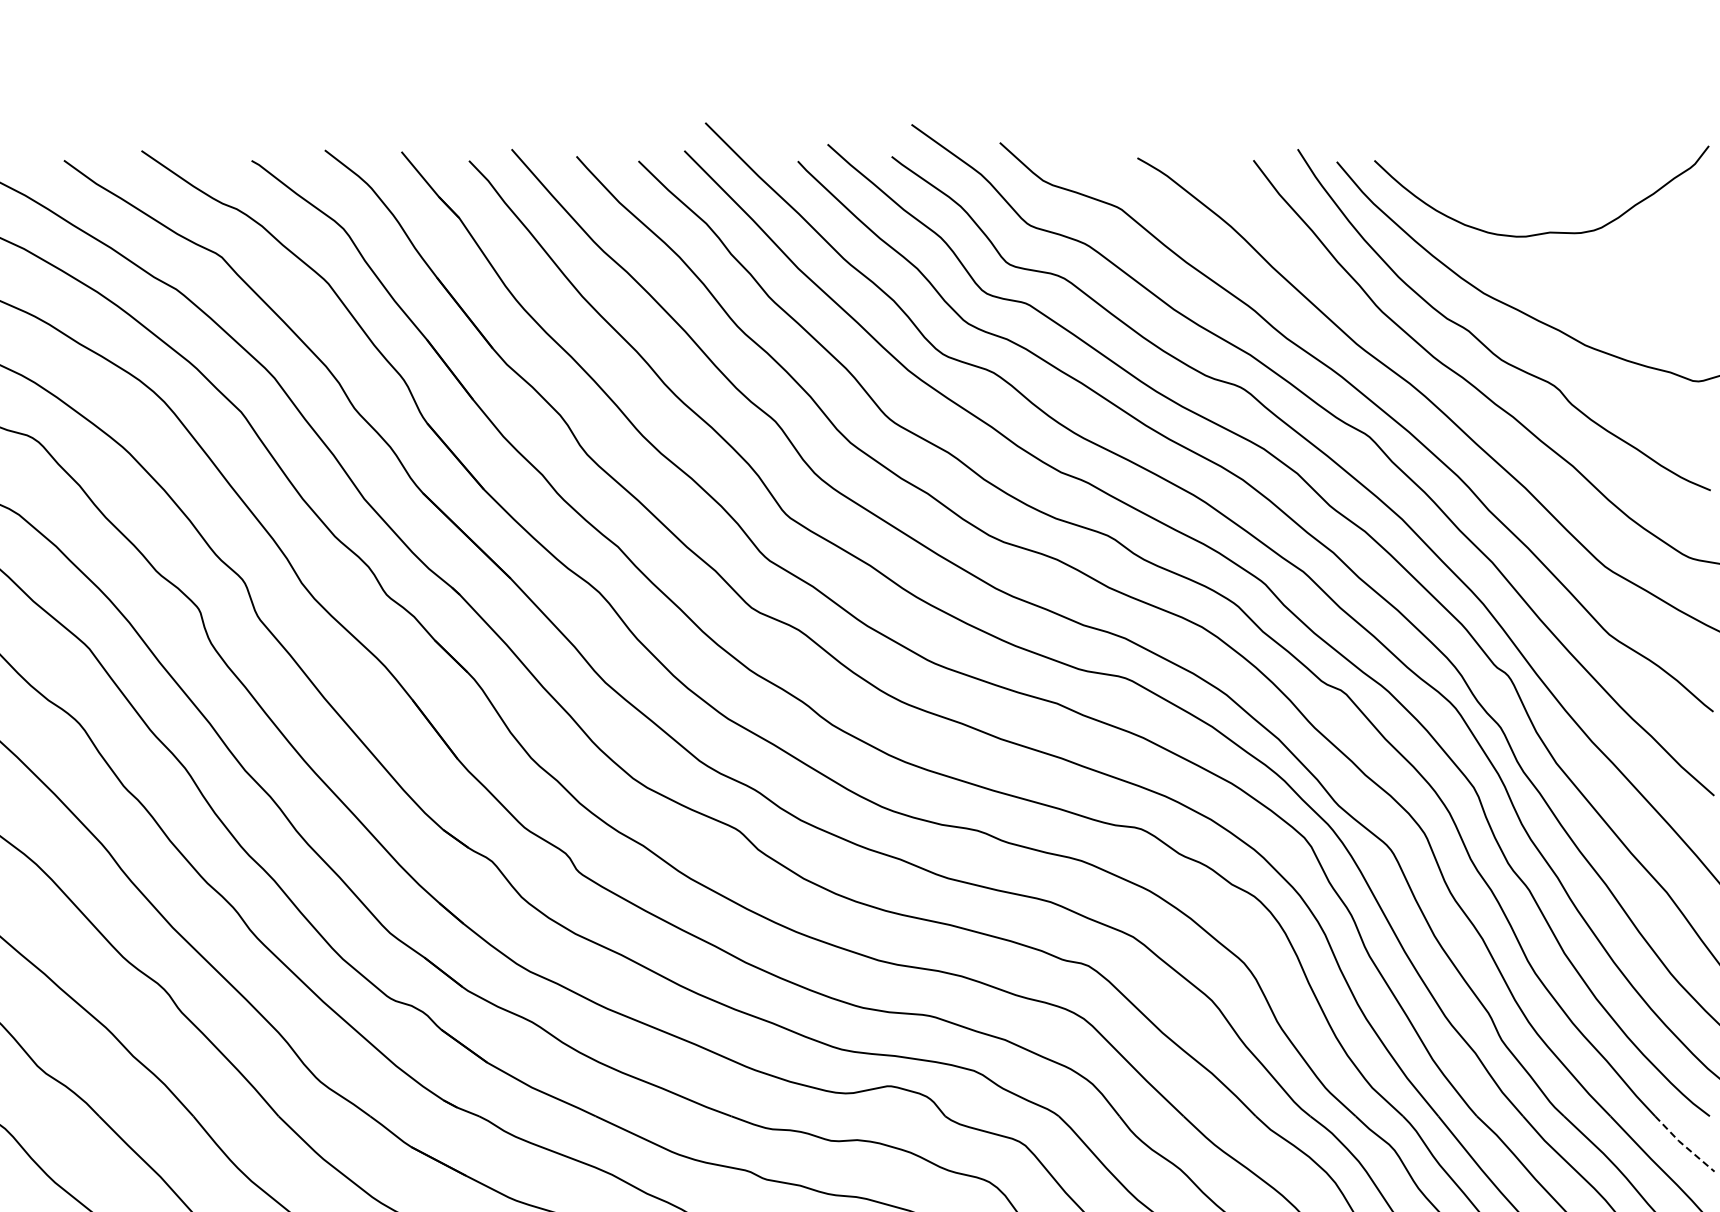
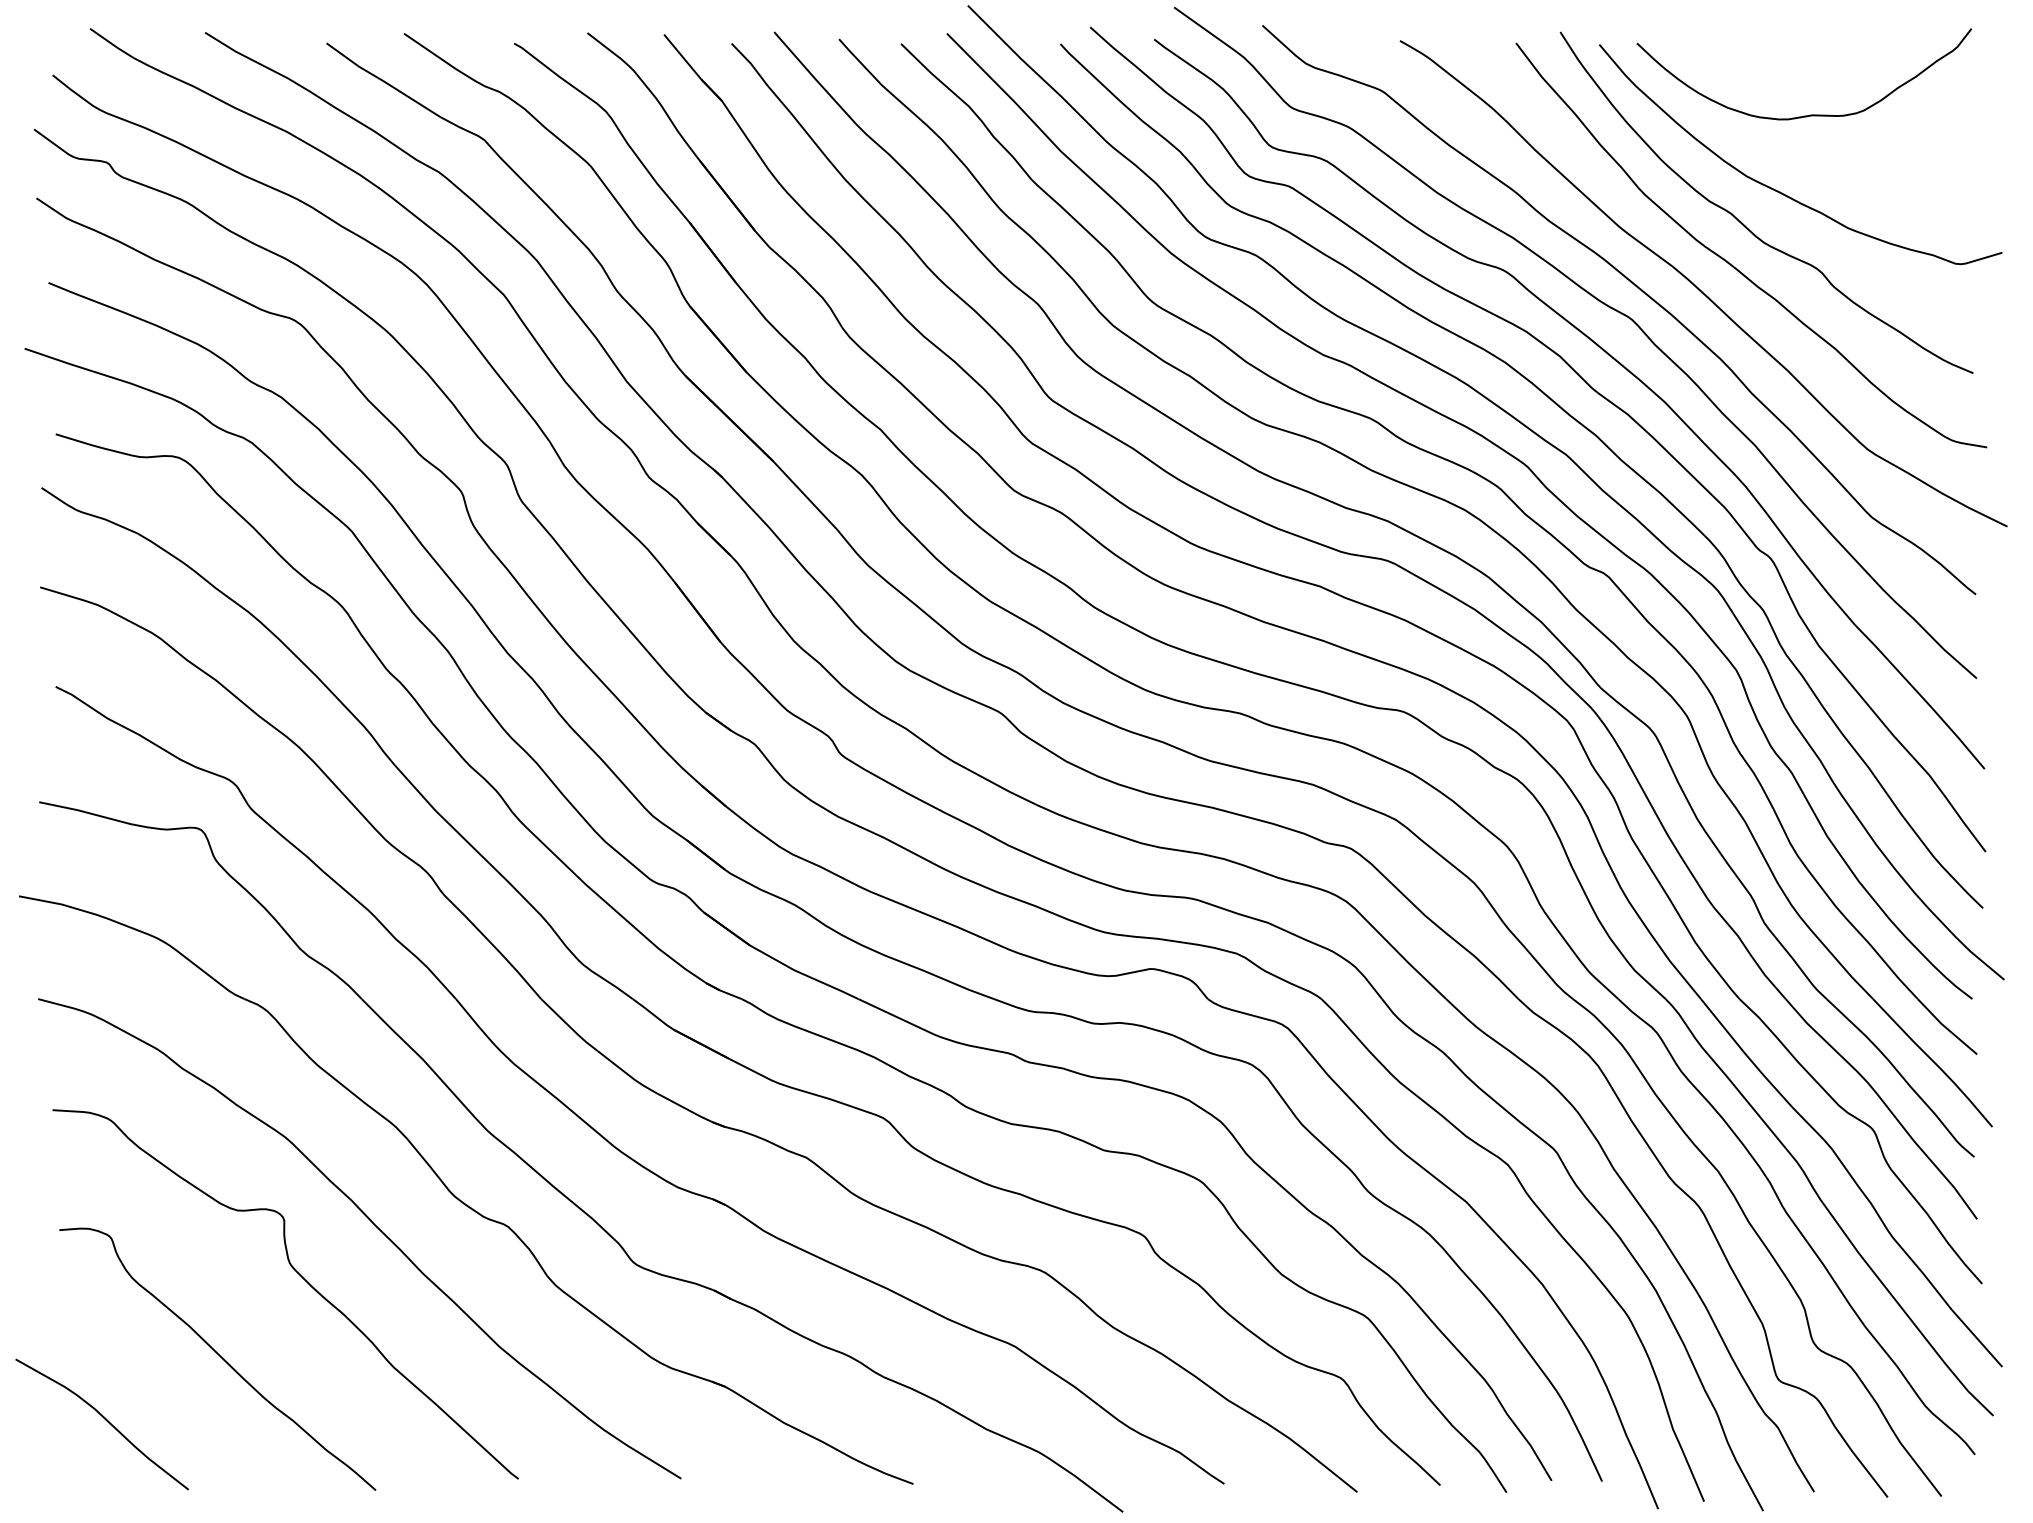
line: (1682, 1144) -> (1945, 1027), dashed -> solid

